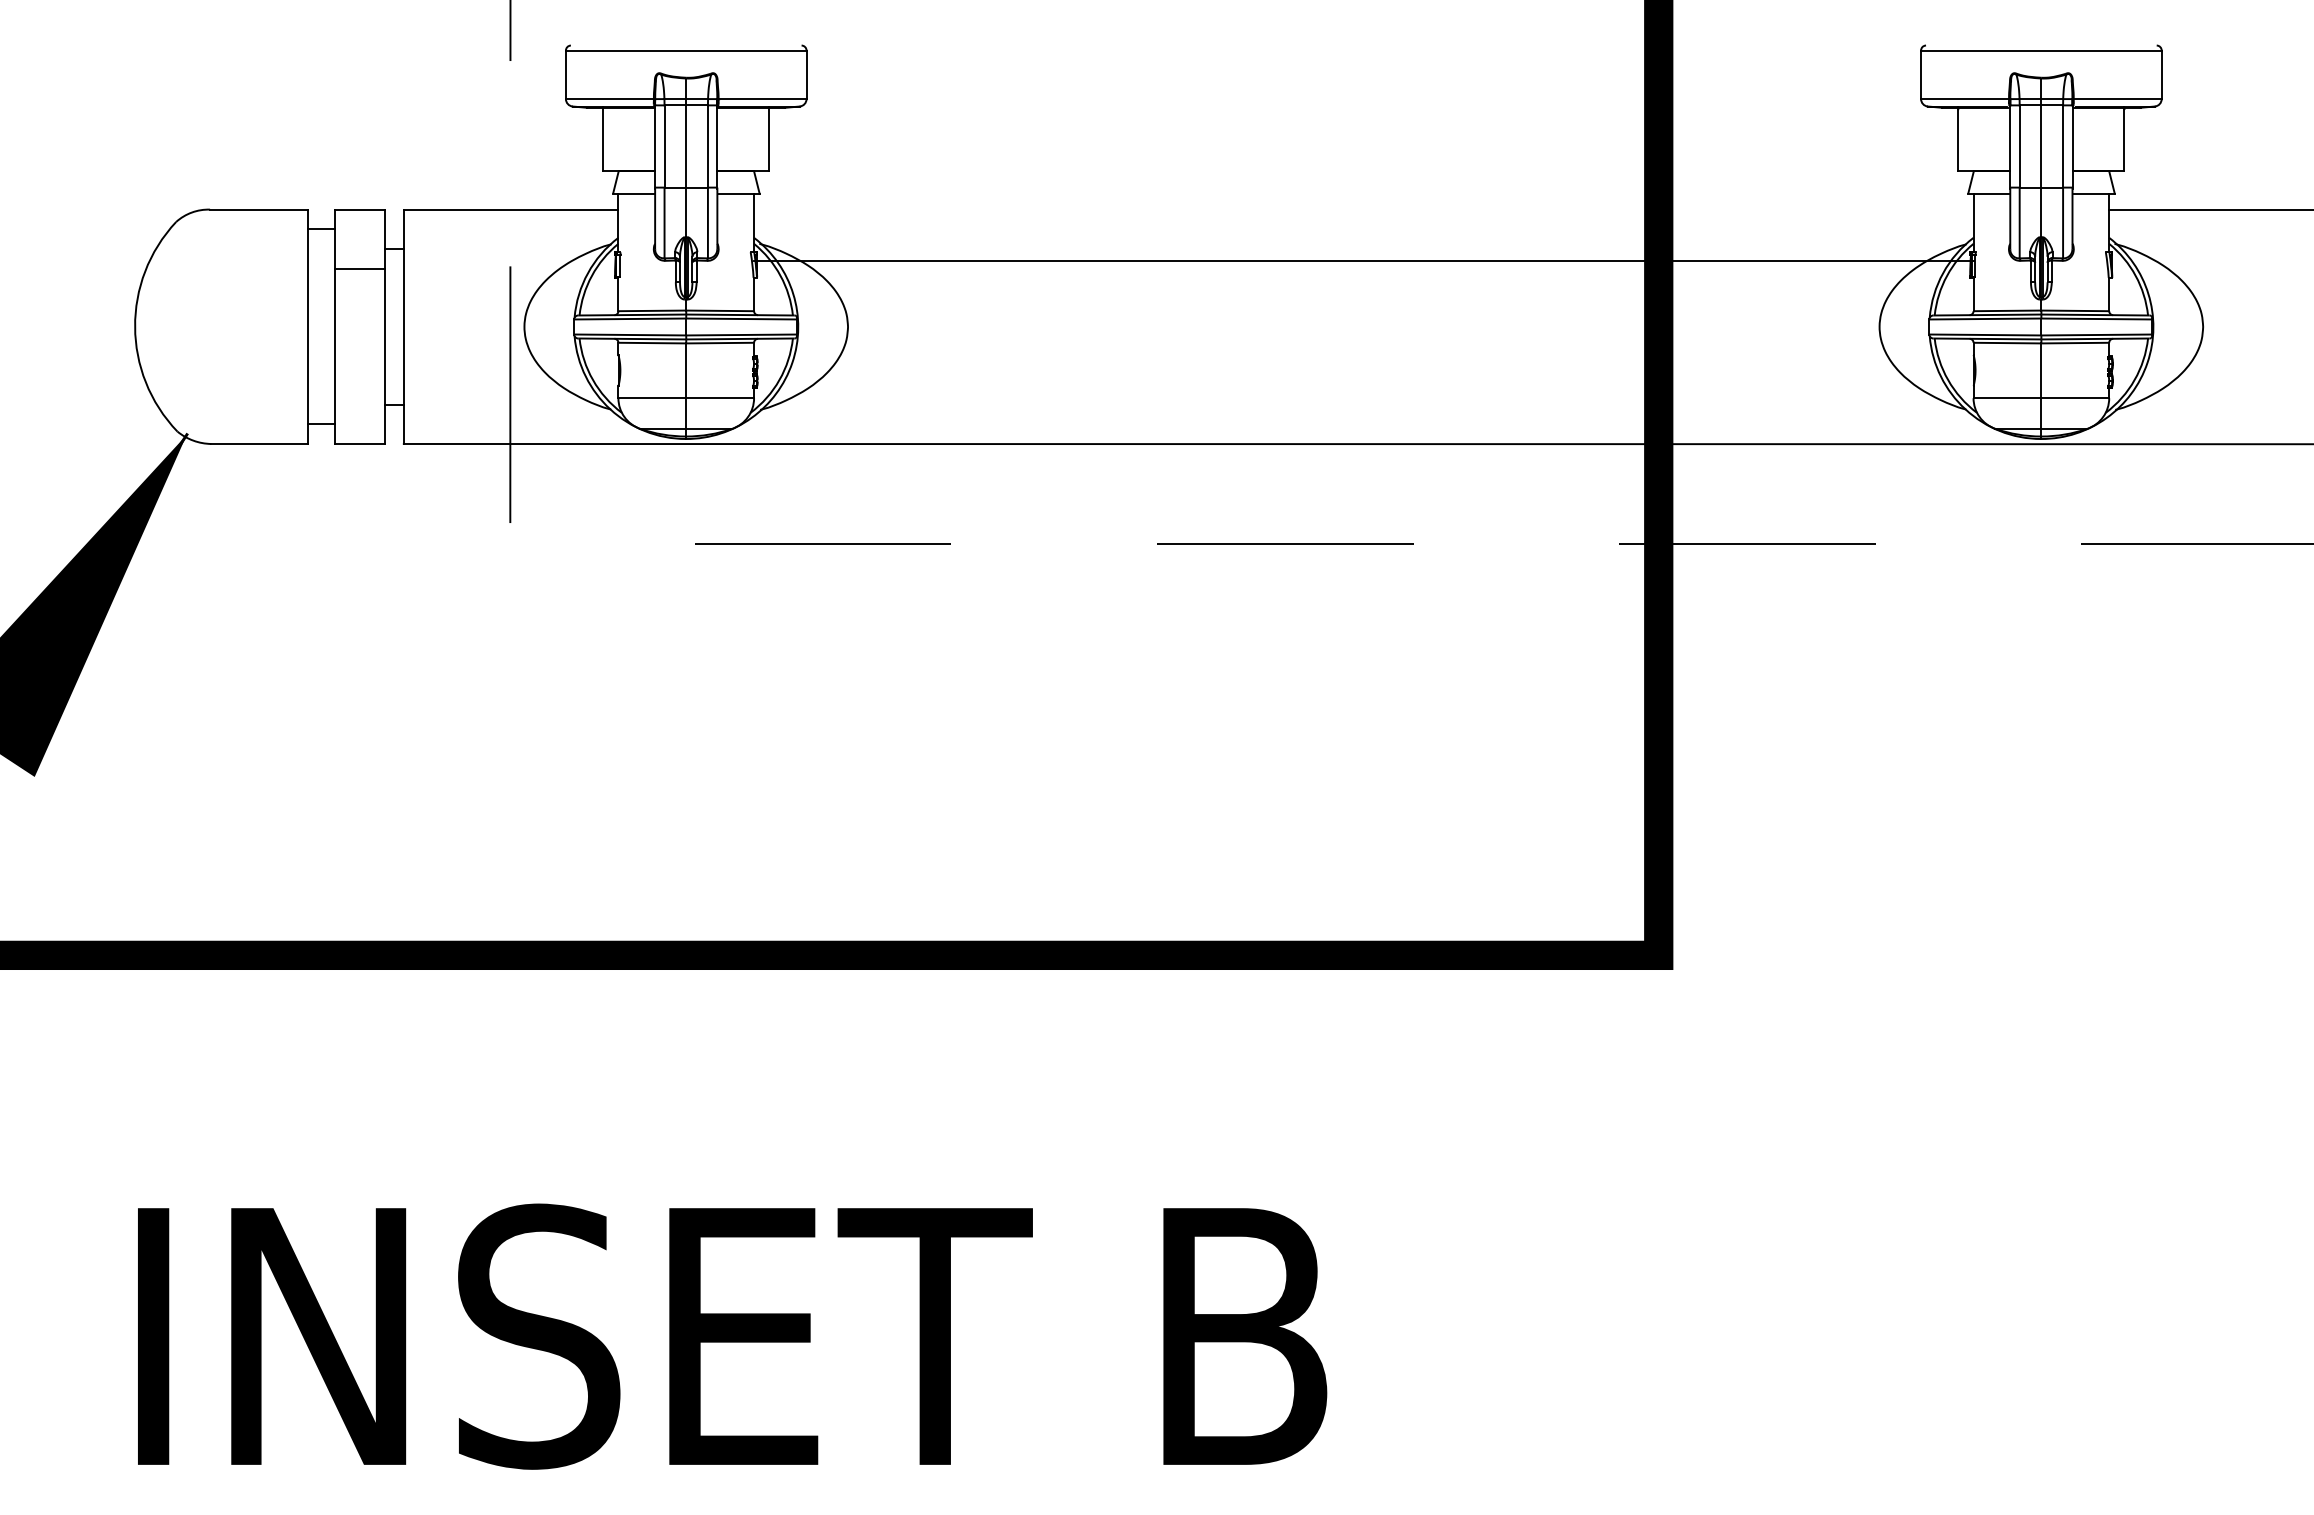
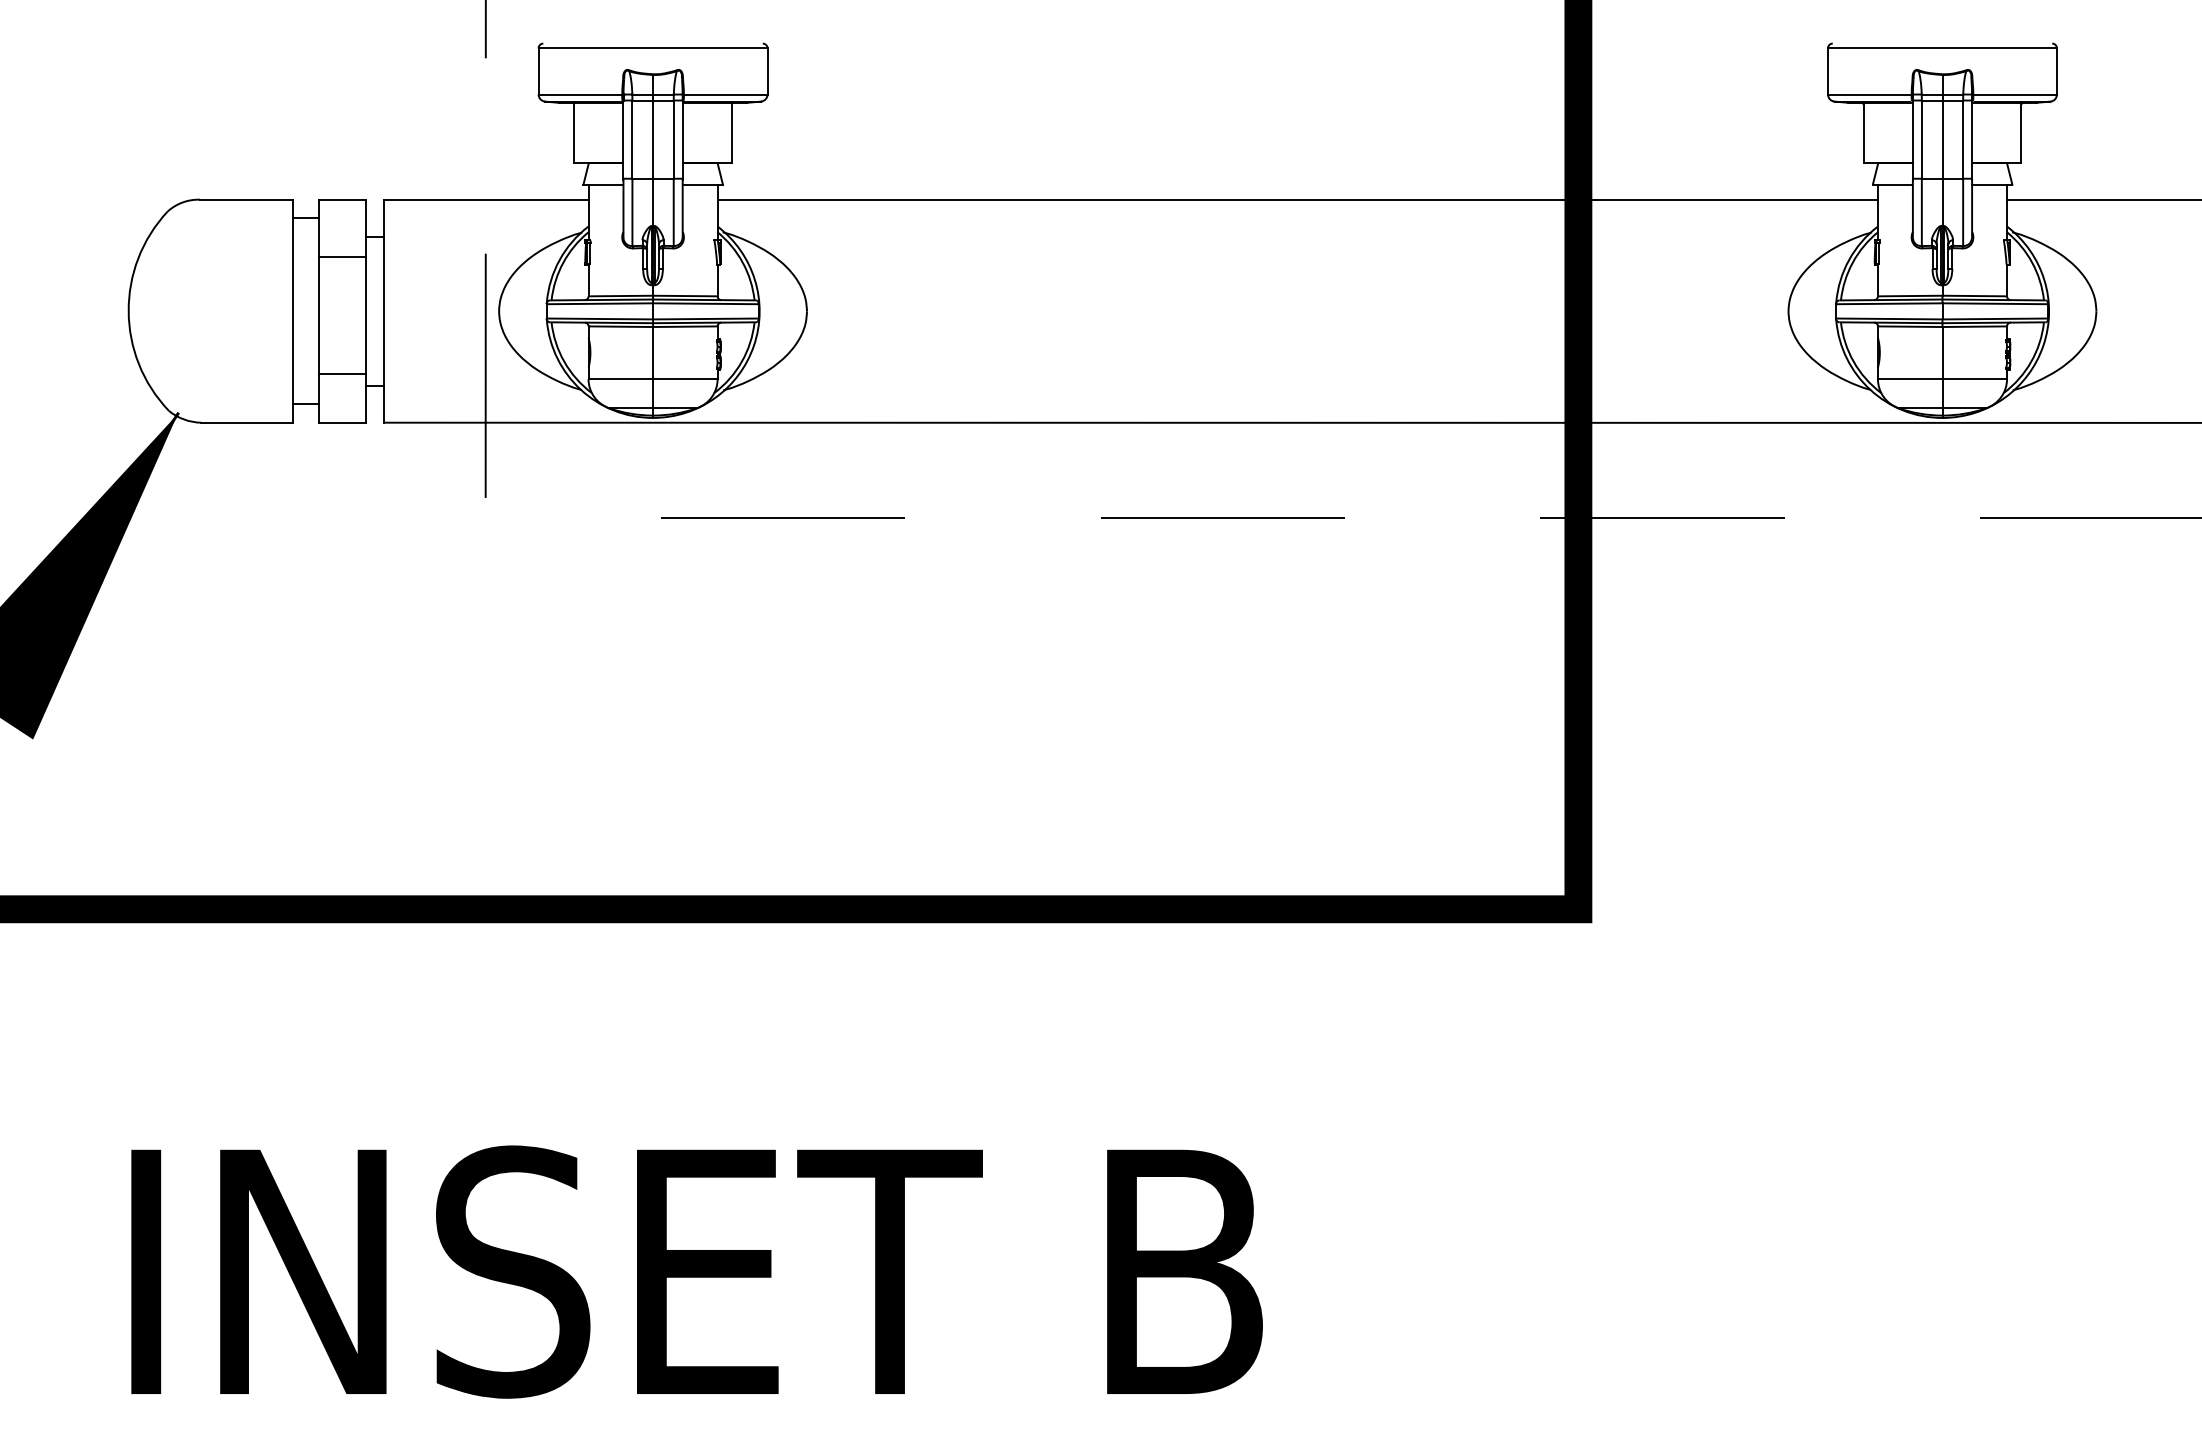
line: (1363, 261) -> (1297, 200), moved
line: (359, 392) -> (342, 373), added

